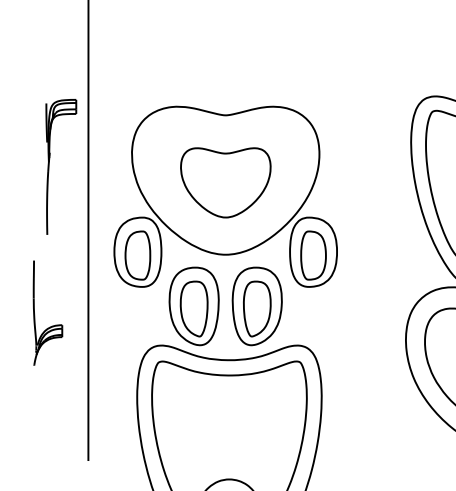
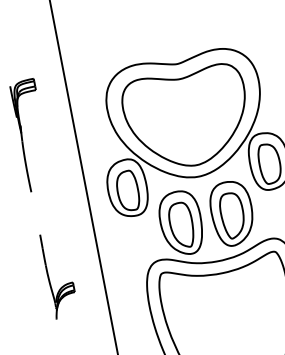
part: (49, 166) -> (22, 136), moved
part: (225, 182) -> (187, 118), size x1.67
part: (35, 314) -> (49, 278), moved

